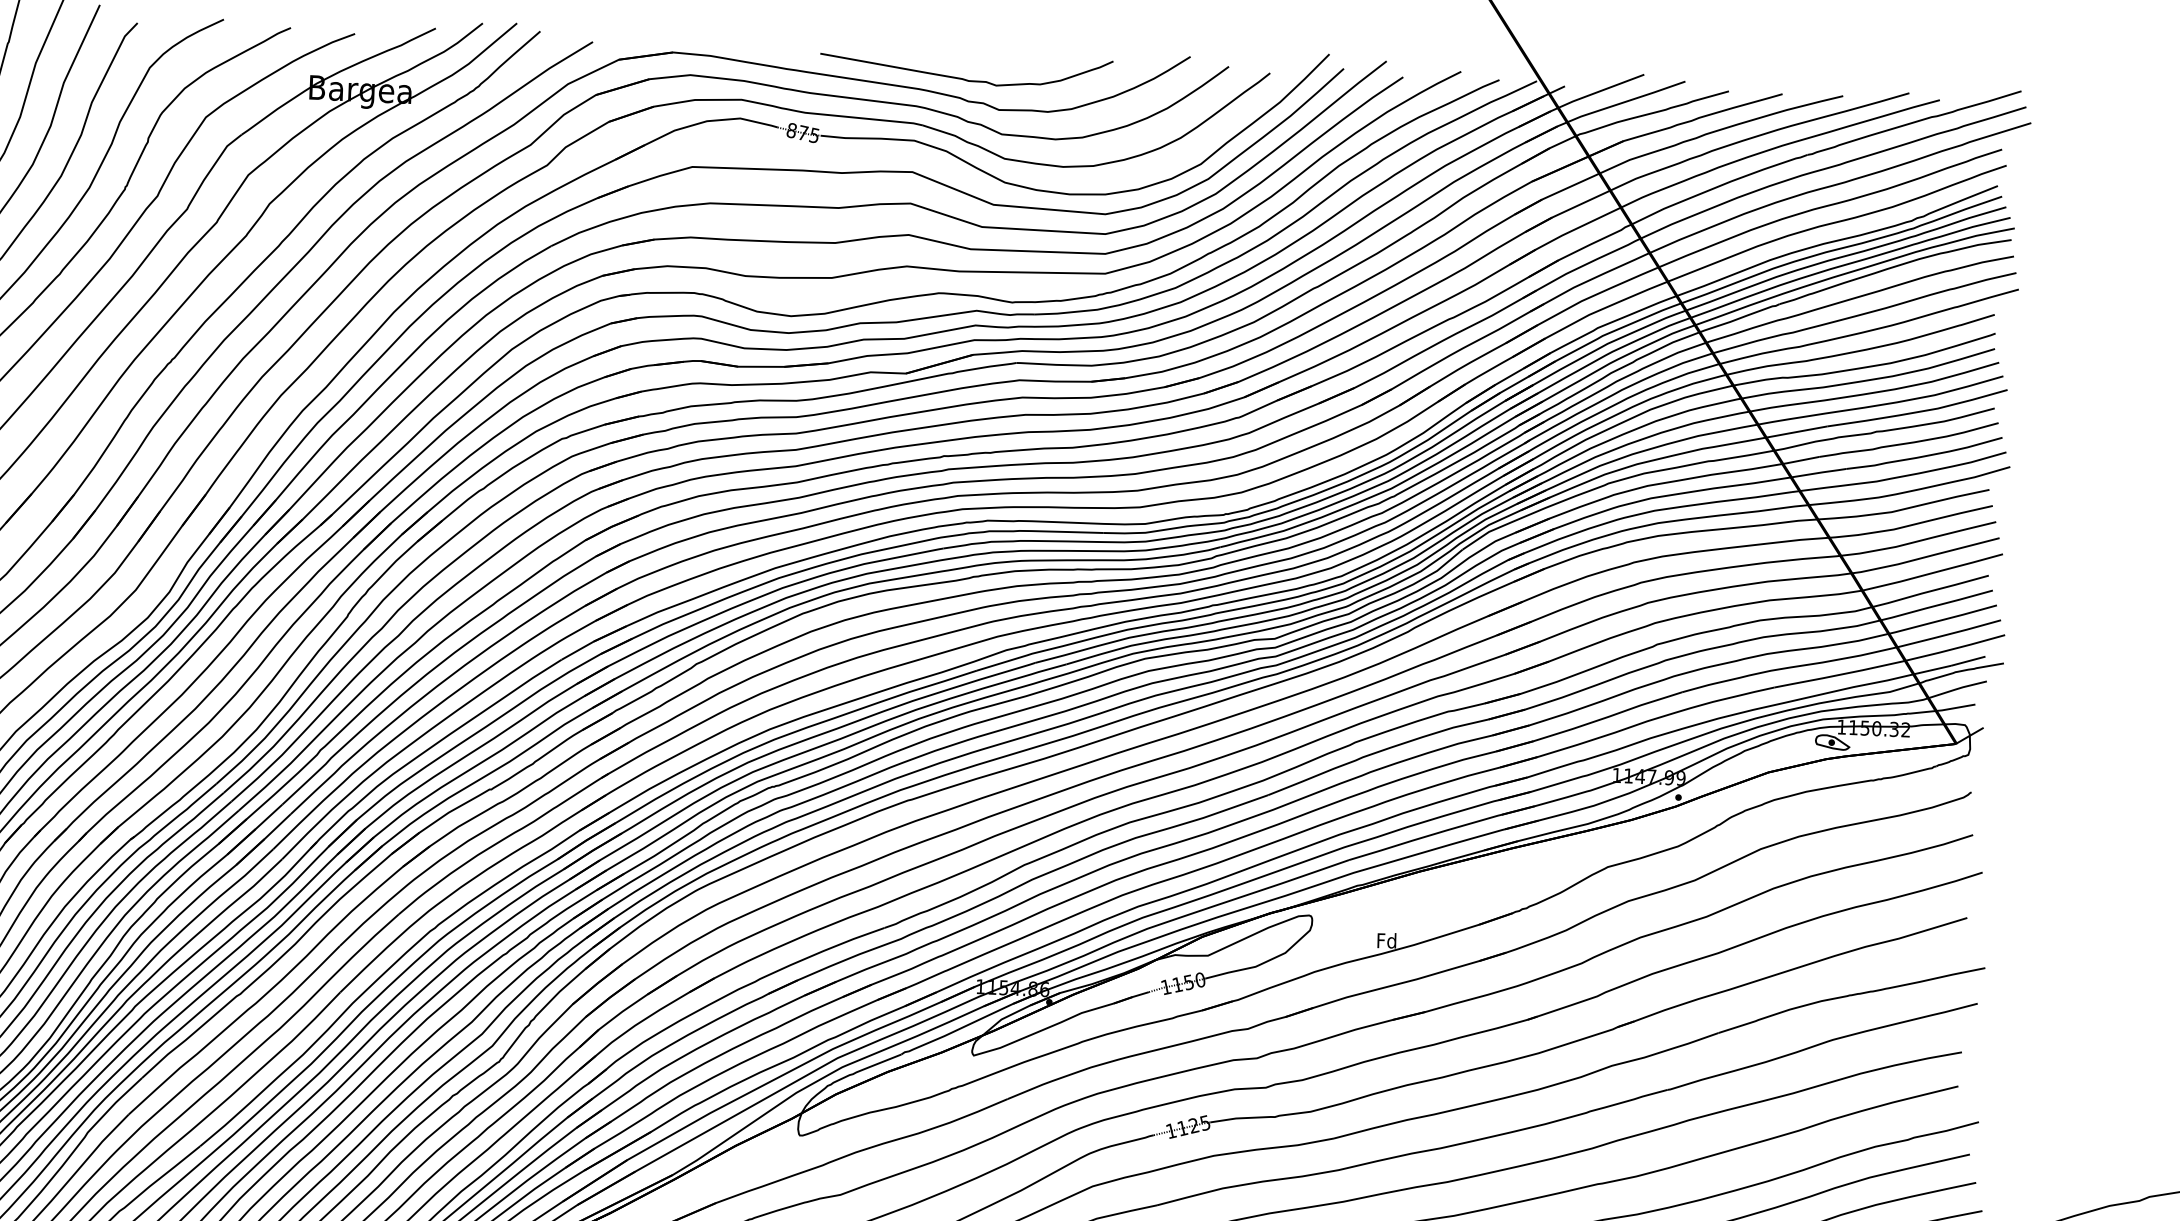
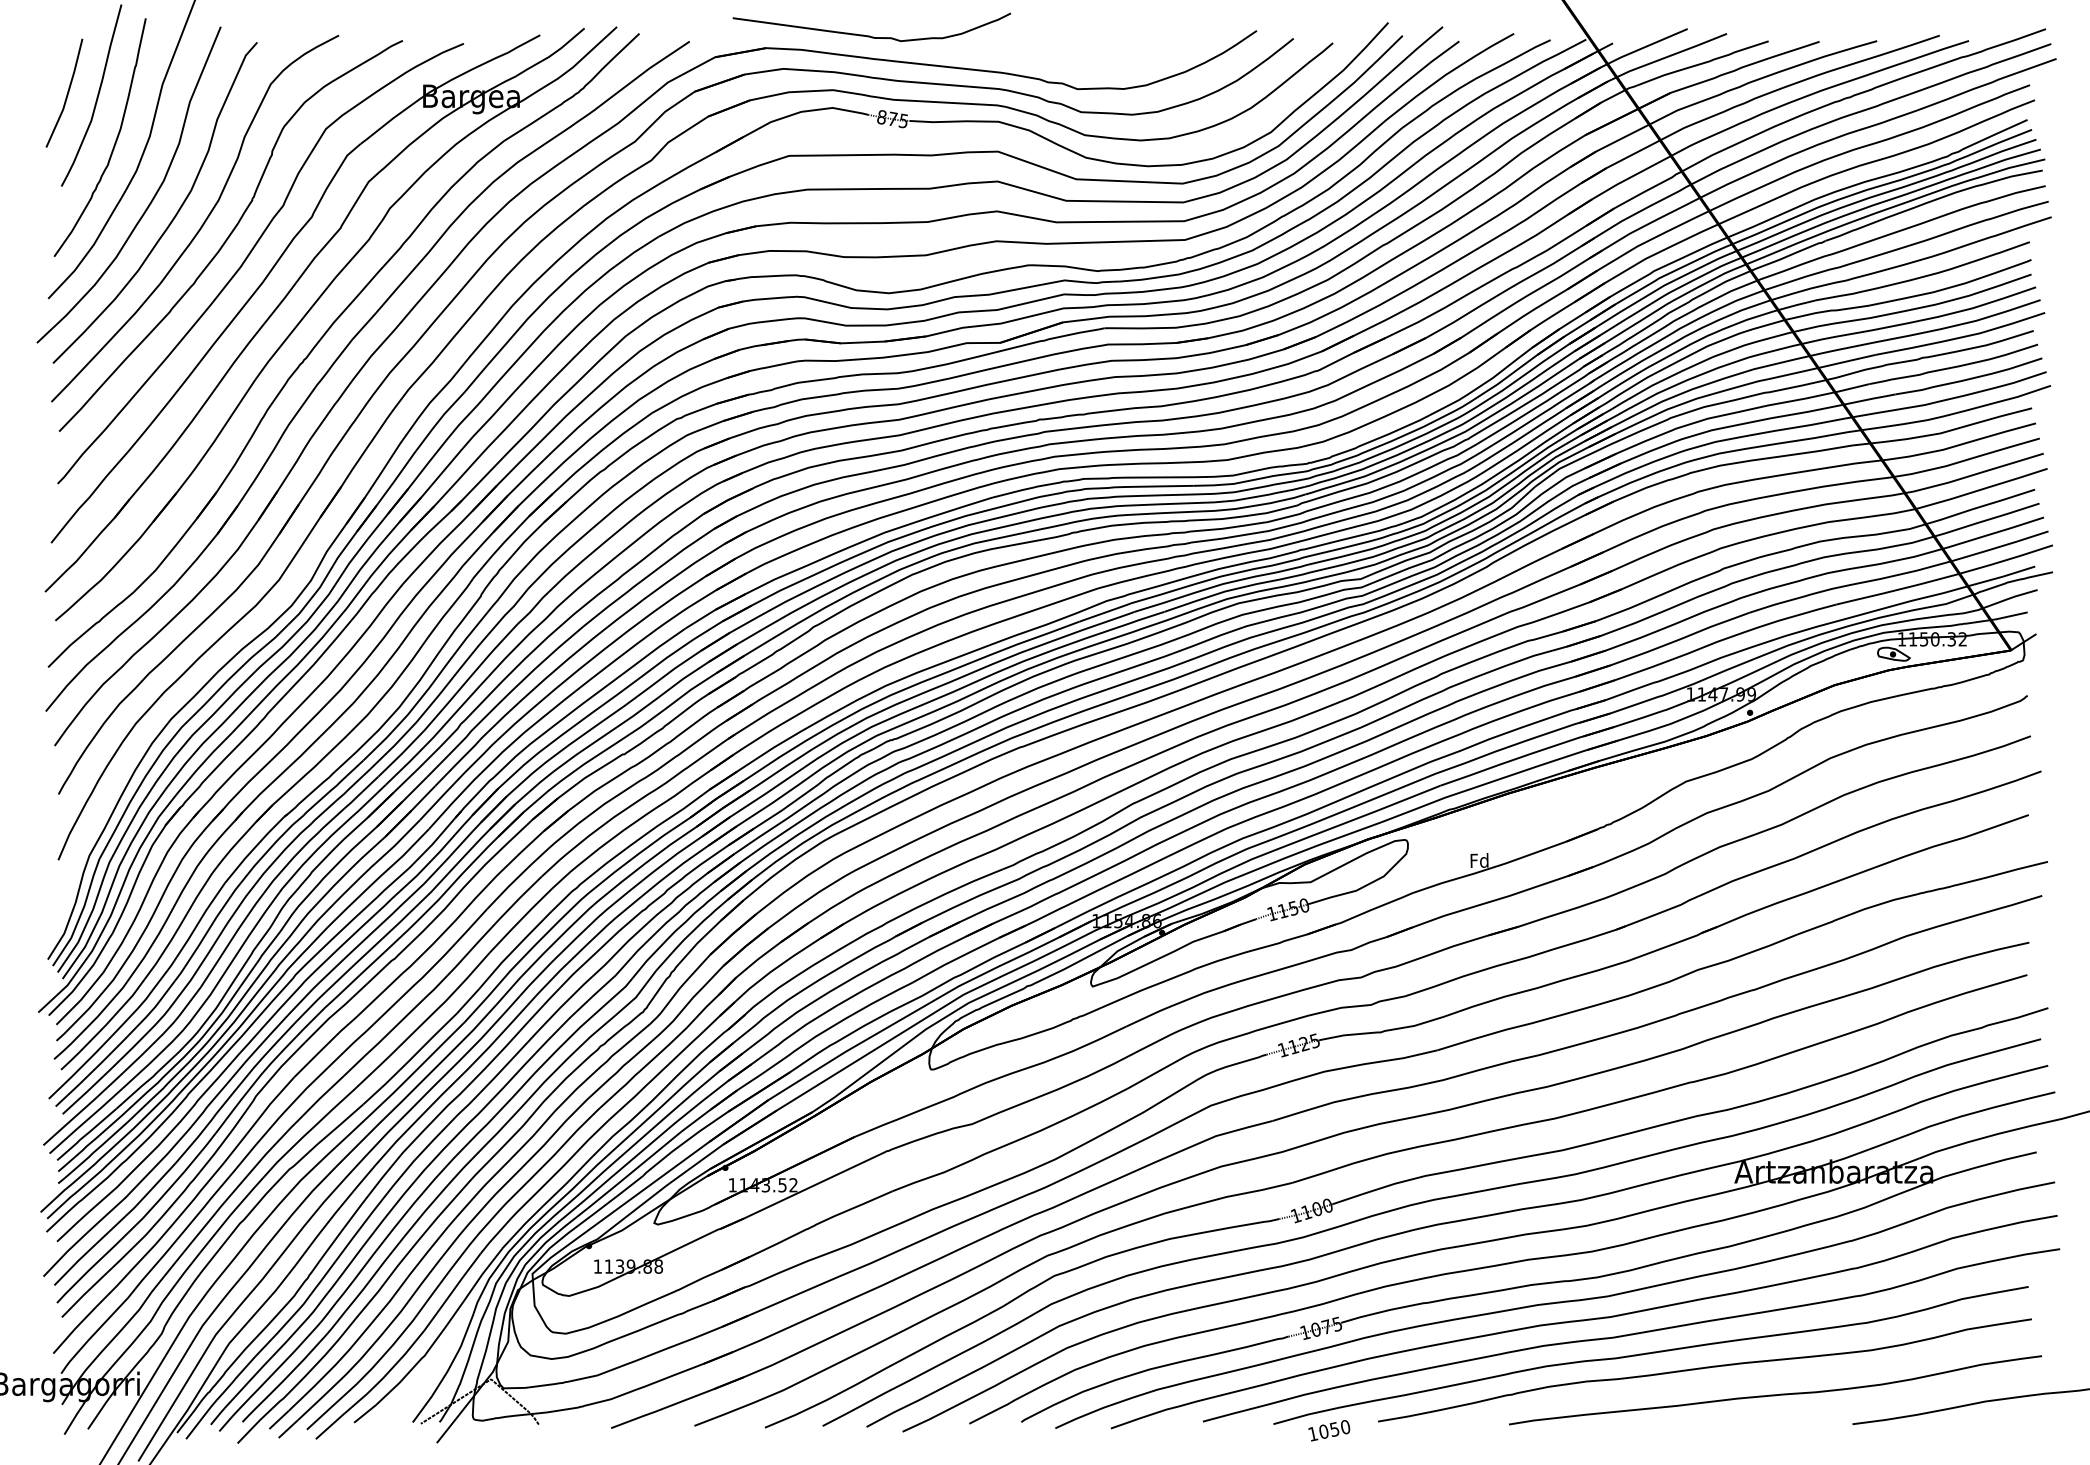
curve: (963, 78) -> (869, 35), moved

